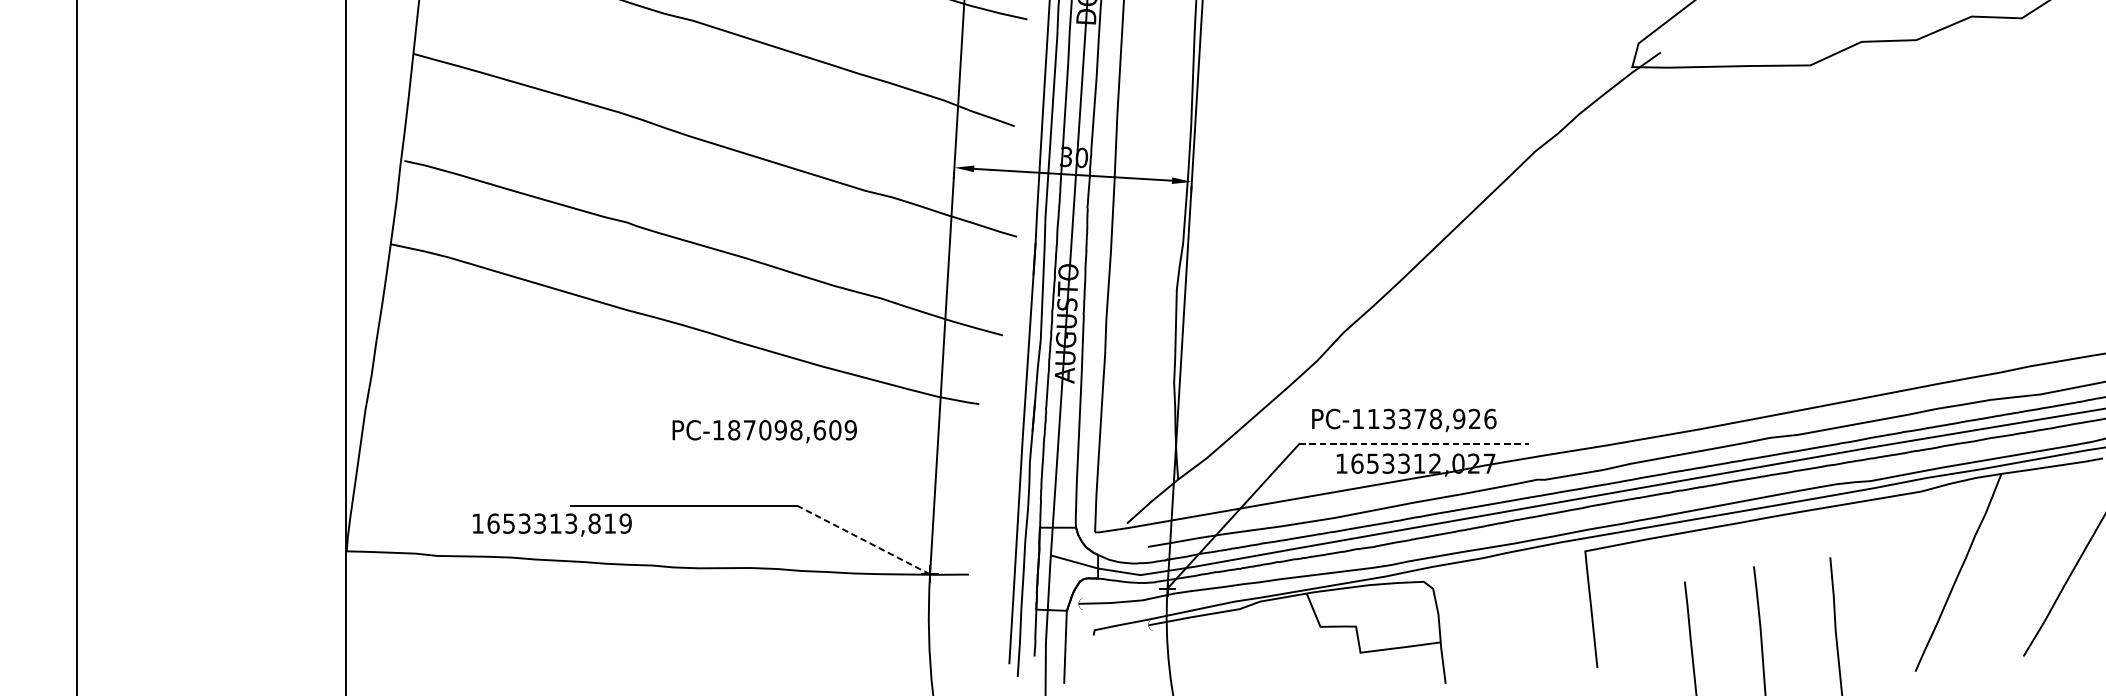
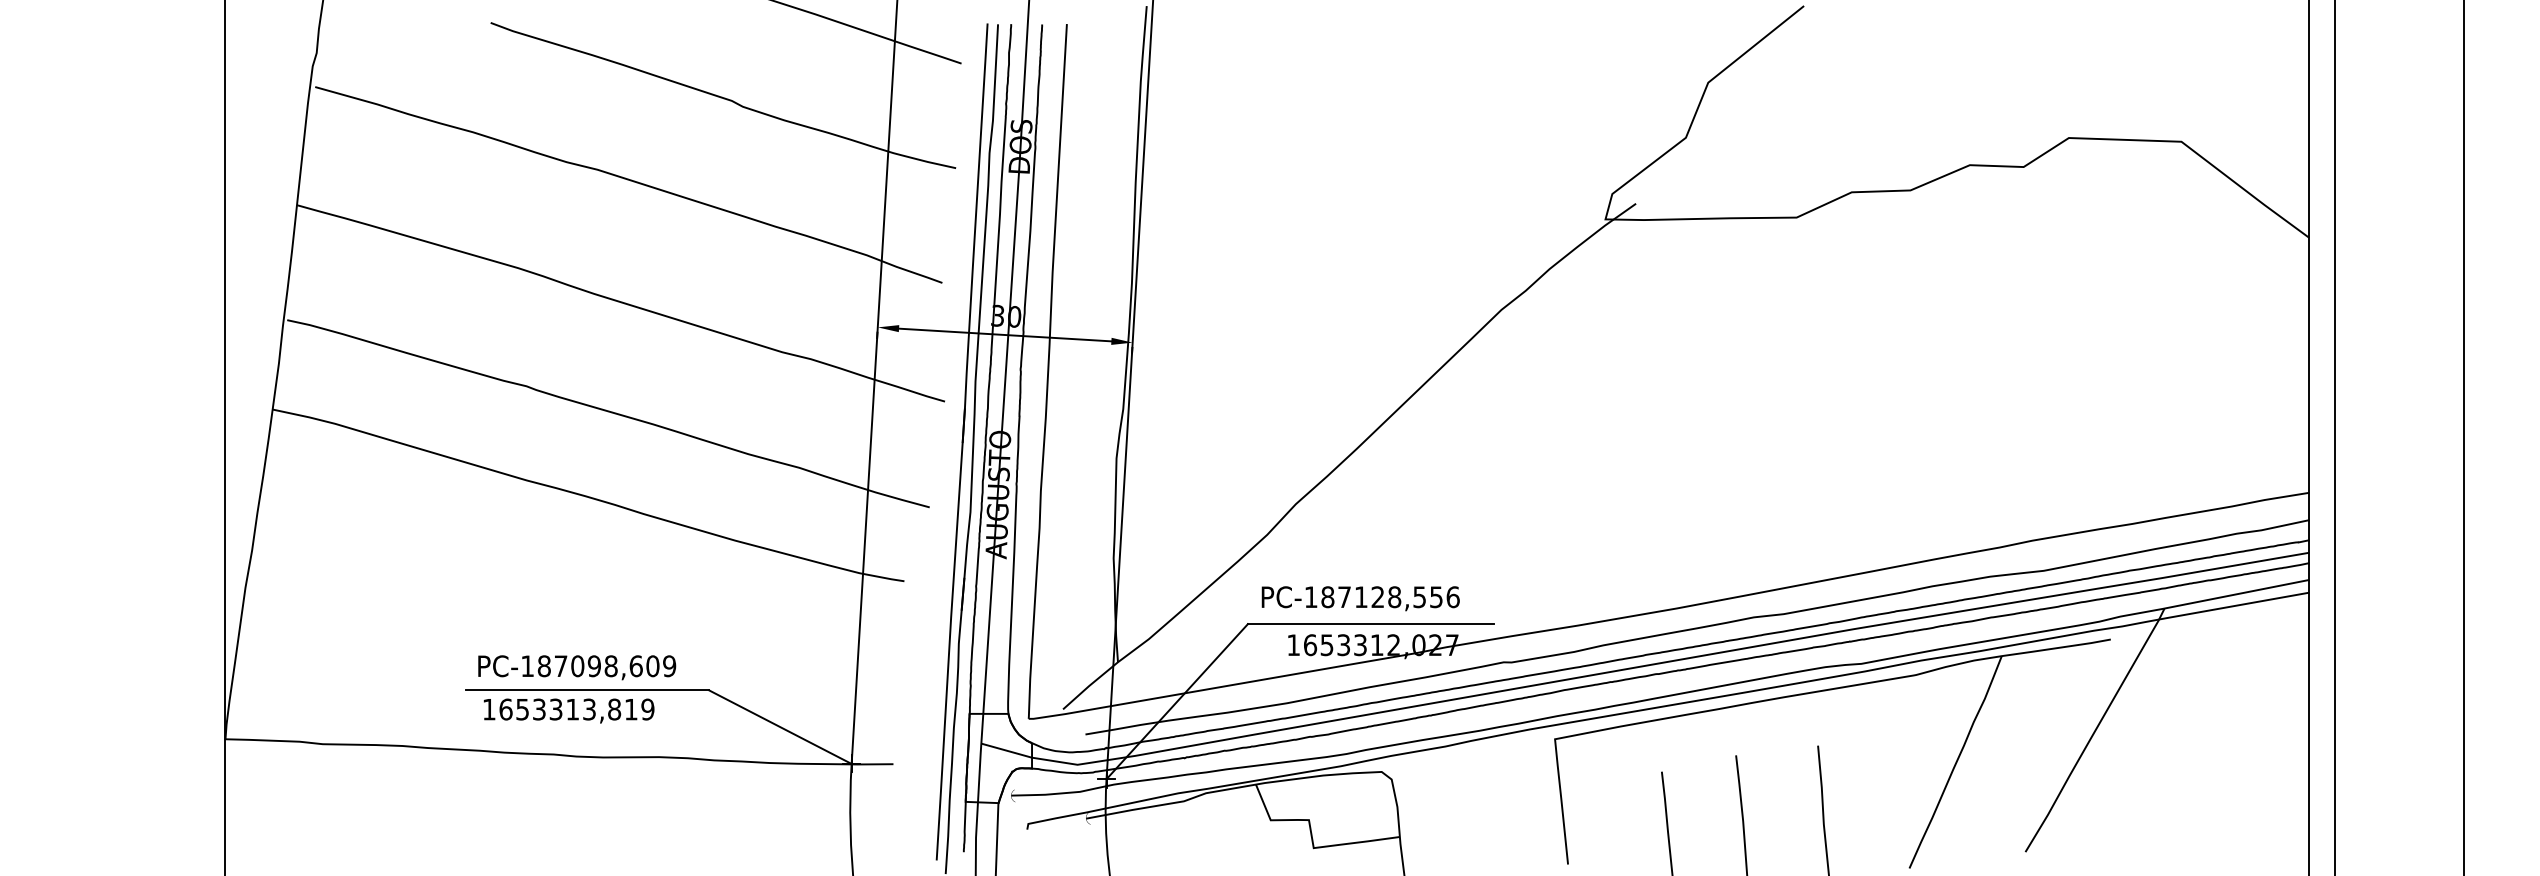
text: (1423, 419) -> (1381, 597), PC-113378,926 -> PC-187128,556
text: (765, 431) -> (577, 667), moved
line: (1414, 444) -> (1371, 624), dashed -> solid
text: (551, 524) -> (568, 710), moved
line: (862, 539) -> (779, 726), dashed -> solid

